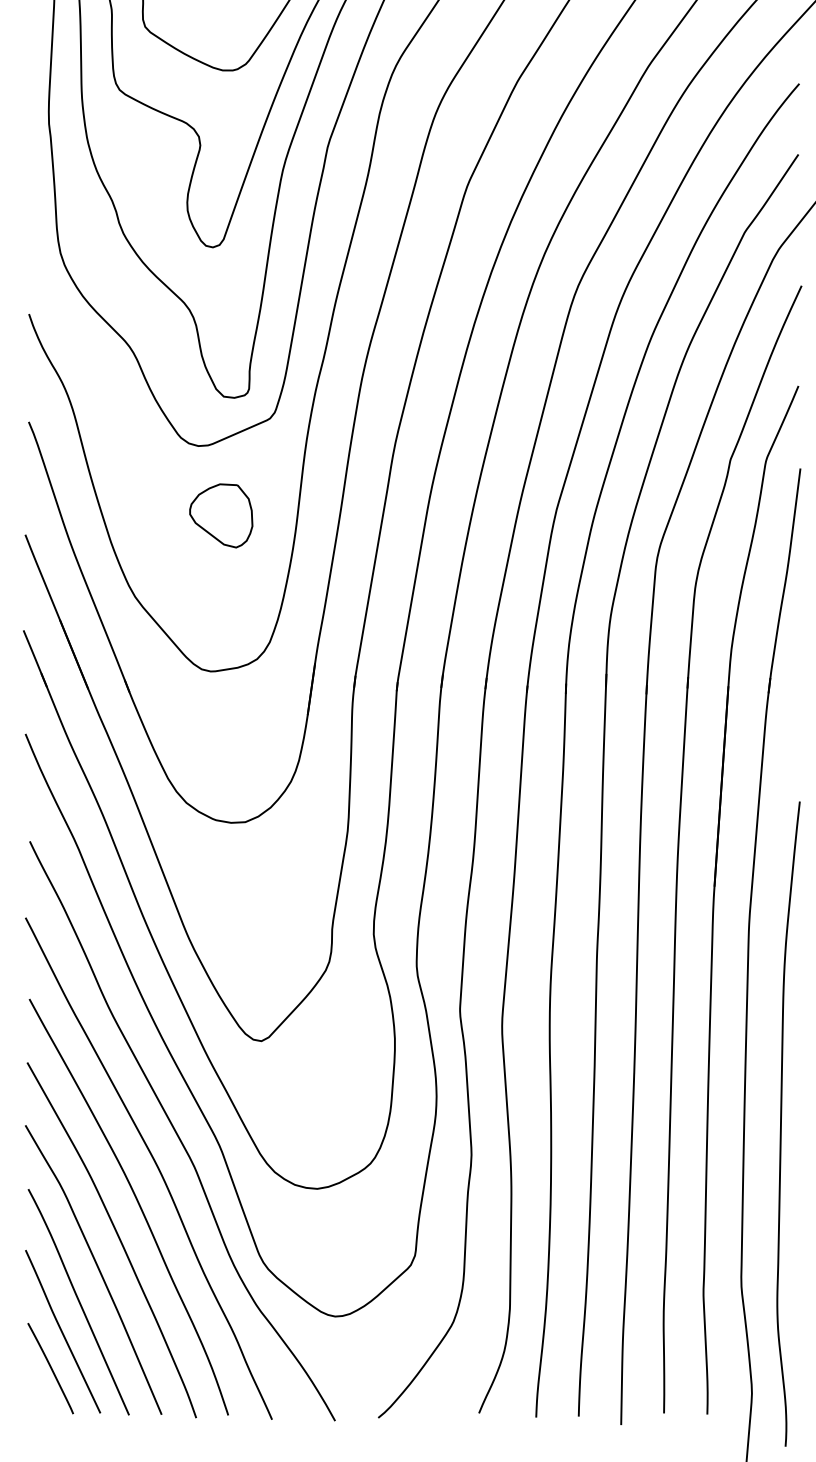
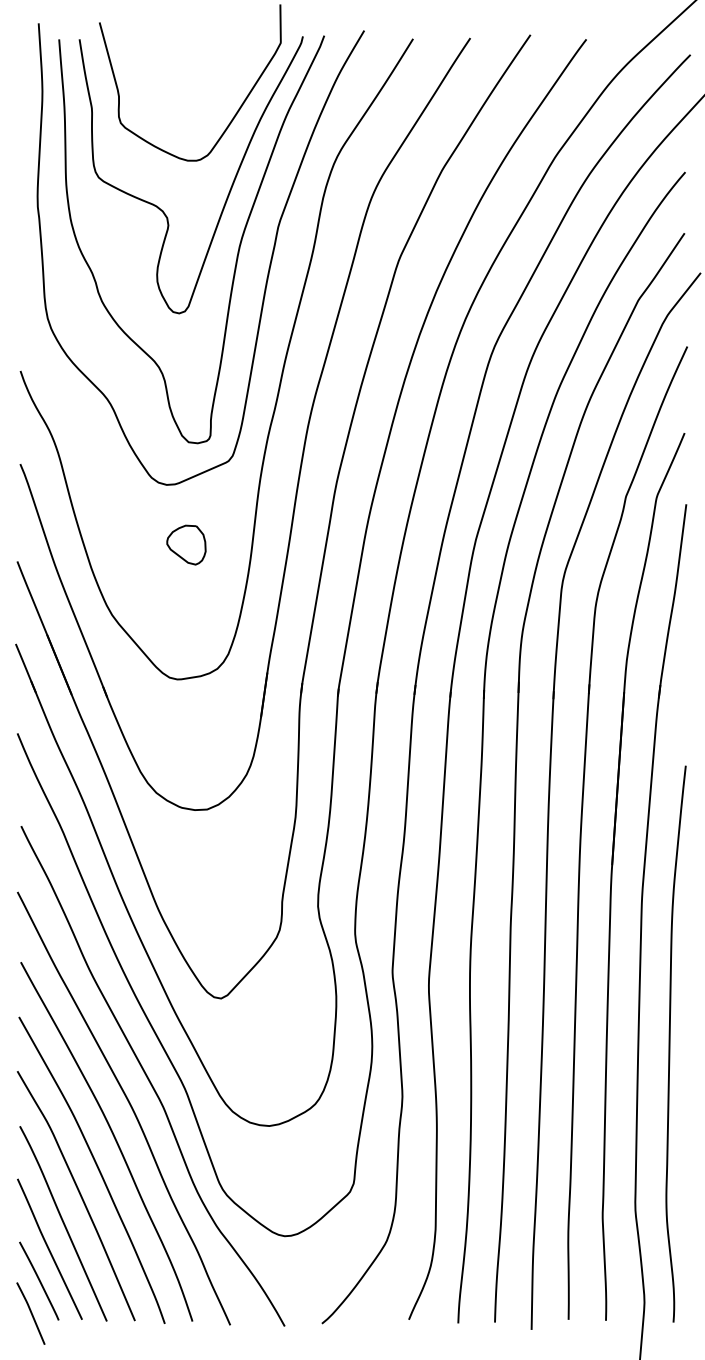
part: (221, 515) -> (186, 544), size x0.71
curve: (782, 1123) -> (670, 1043), moved
curve: (40, 1406) -> (30, 1313), added

